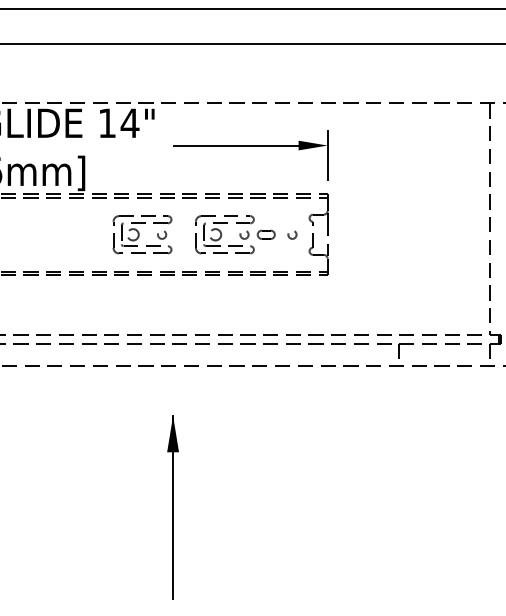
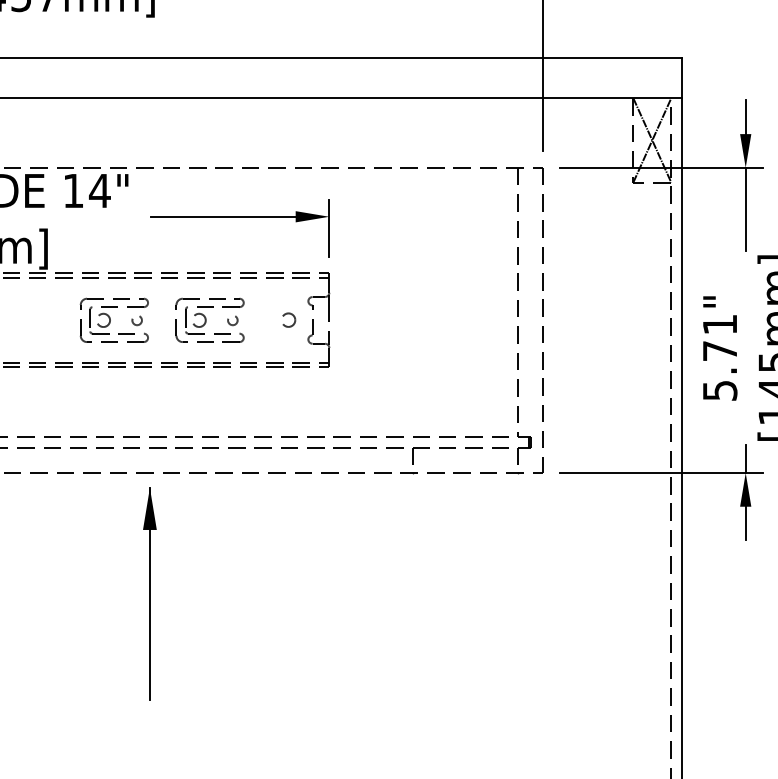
part: (265, 234) -> (257, 320), removed
circle: (292, 234) -> (288, 320), size x1.4
part: (172, 506) -> (149, 593), moved

